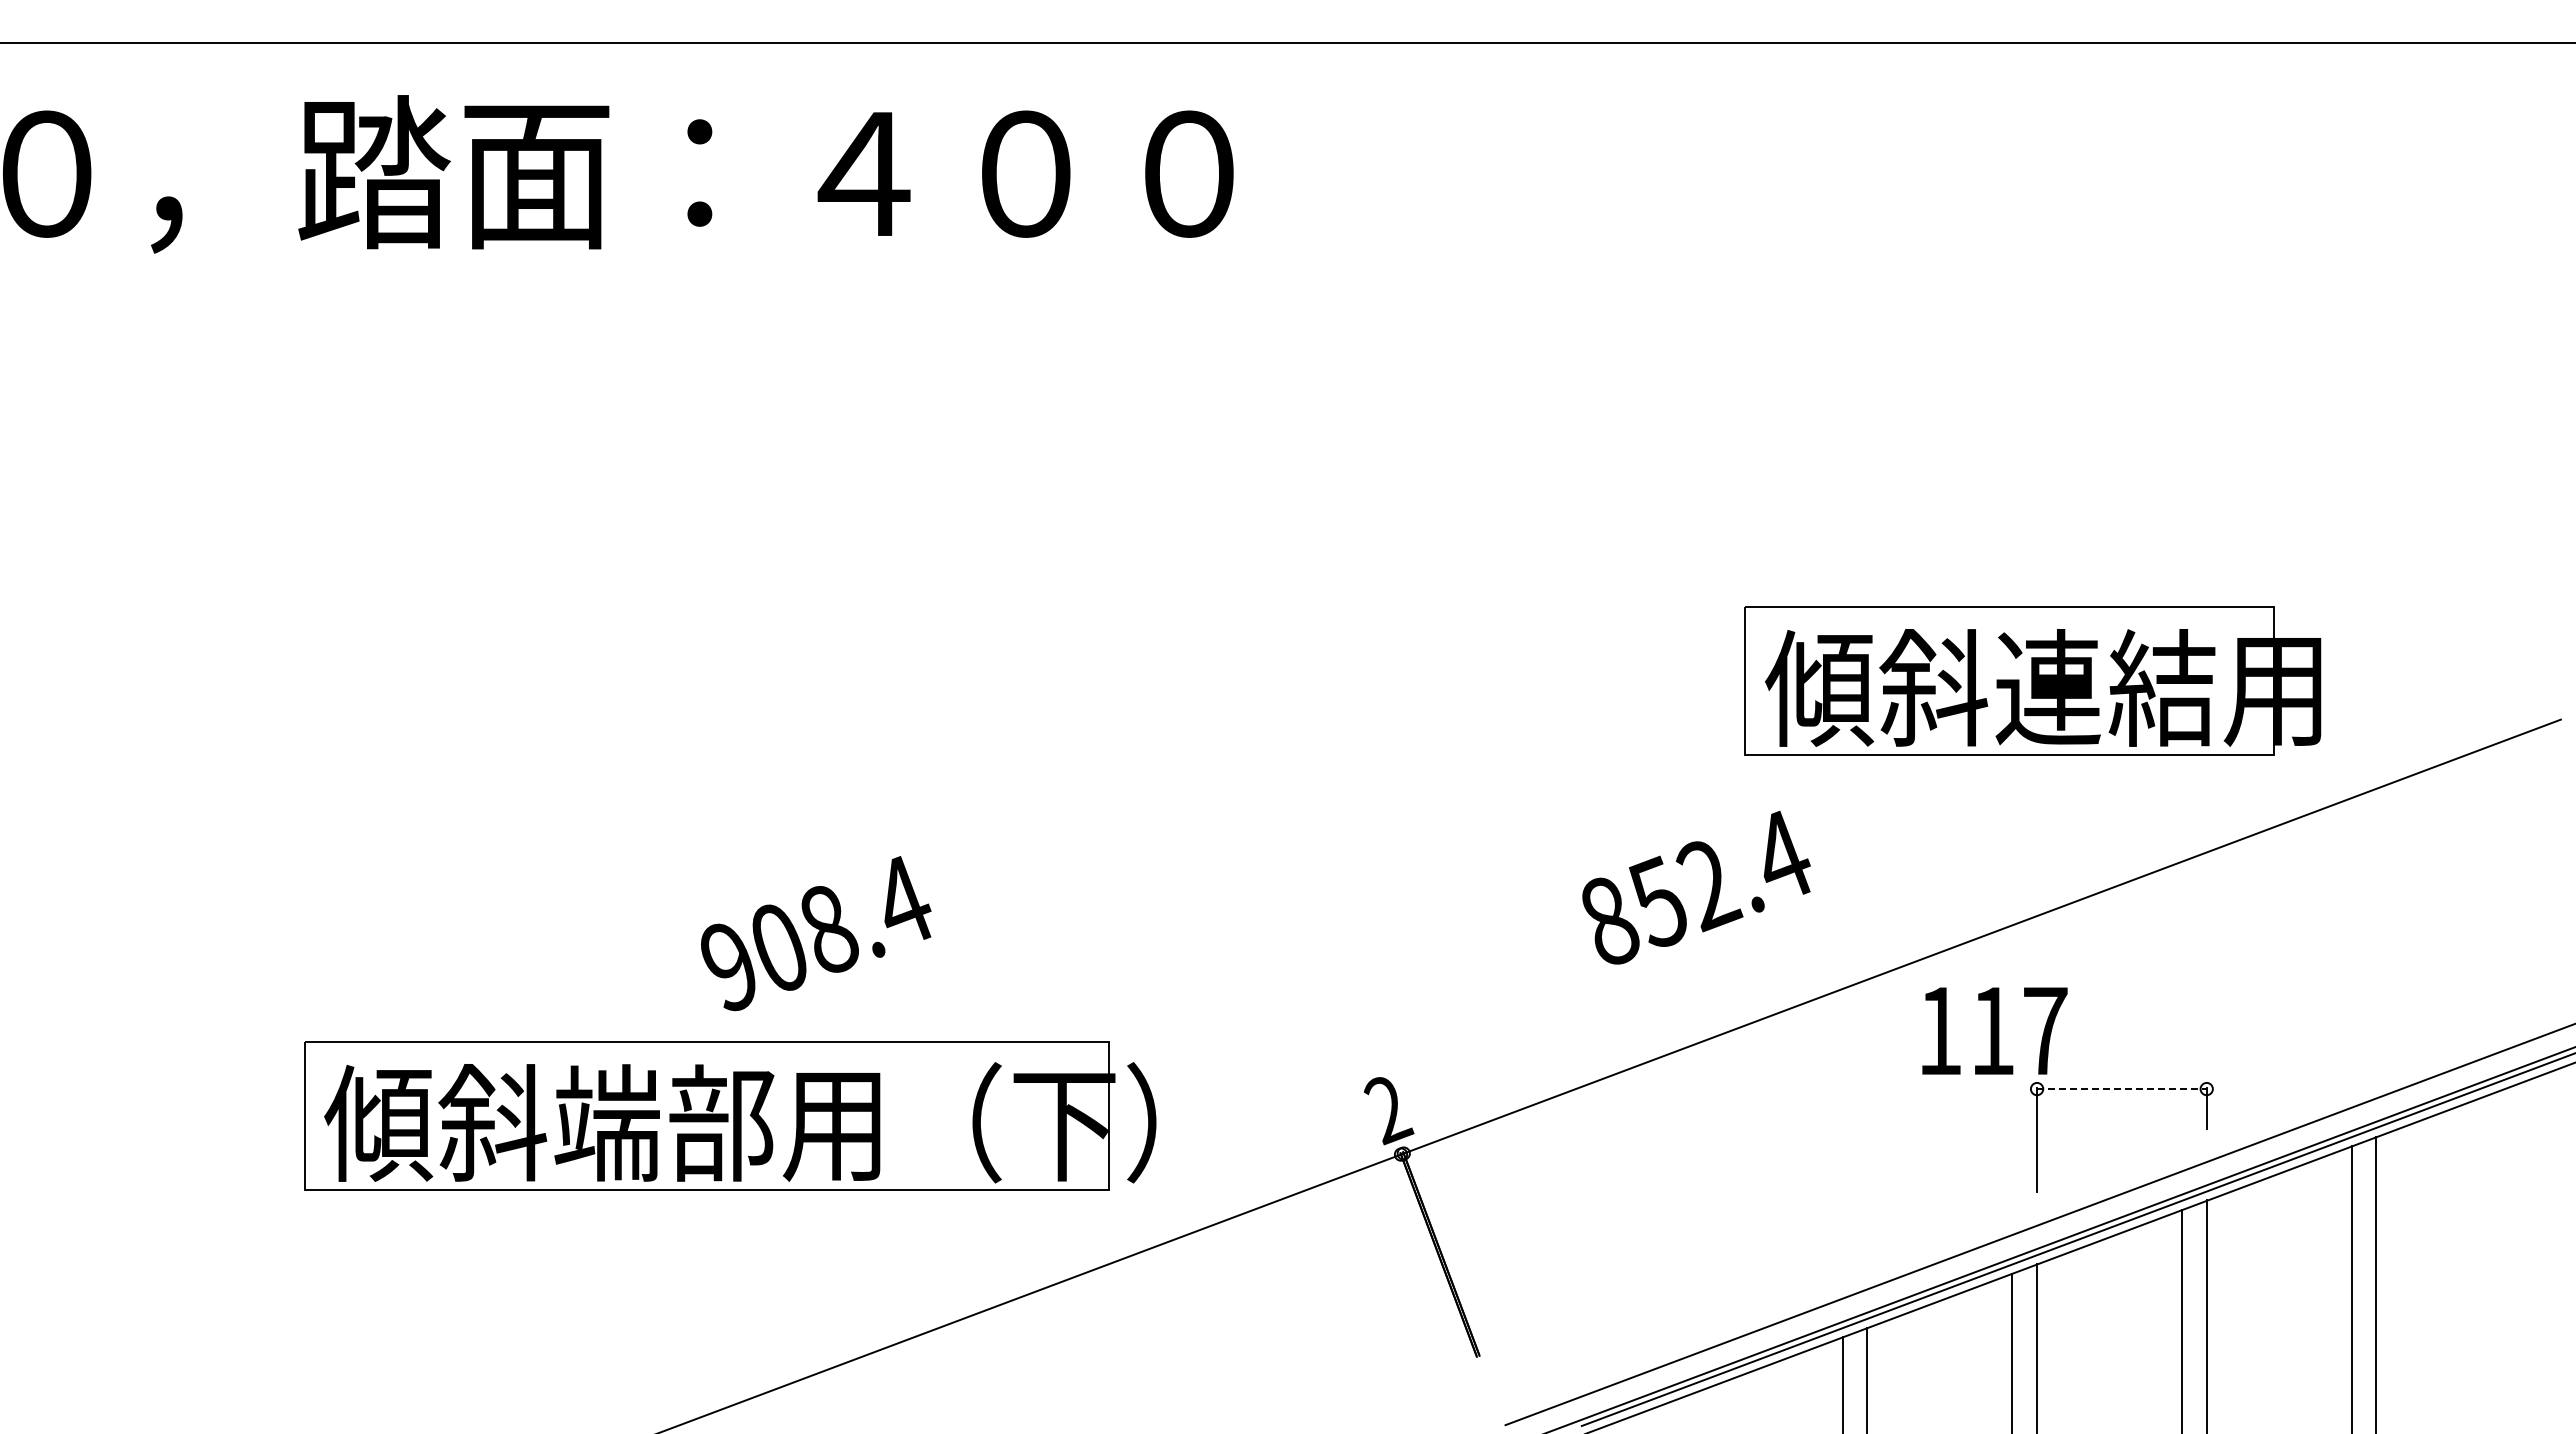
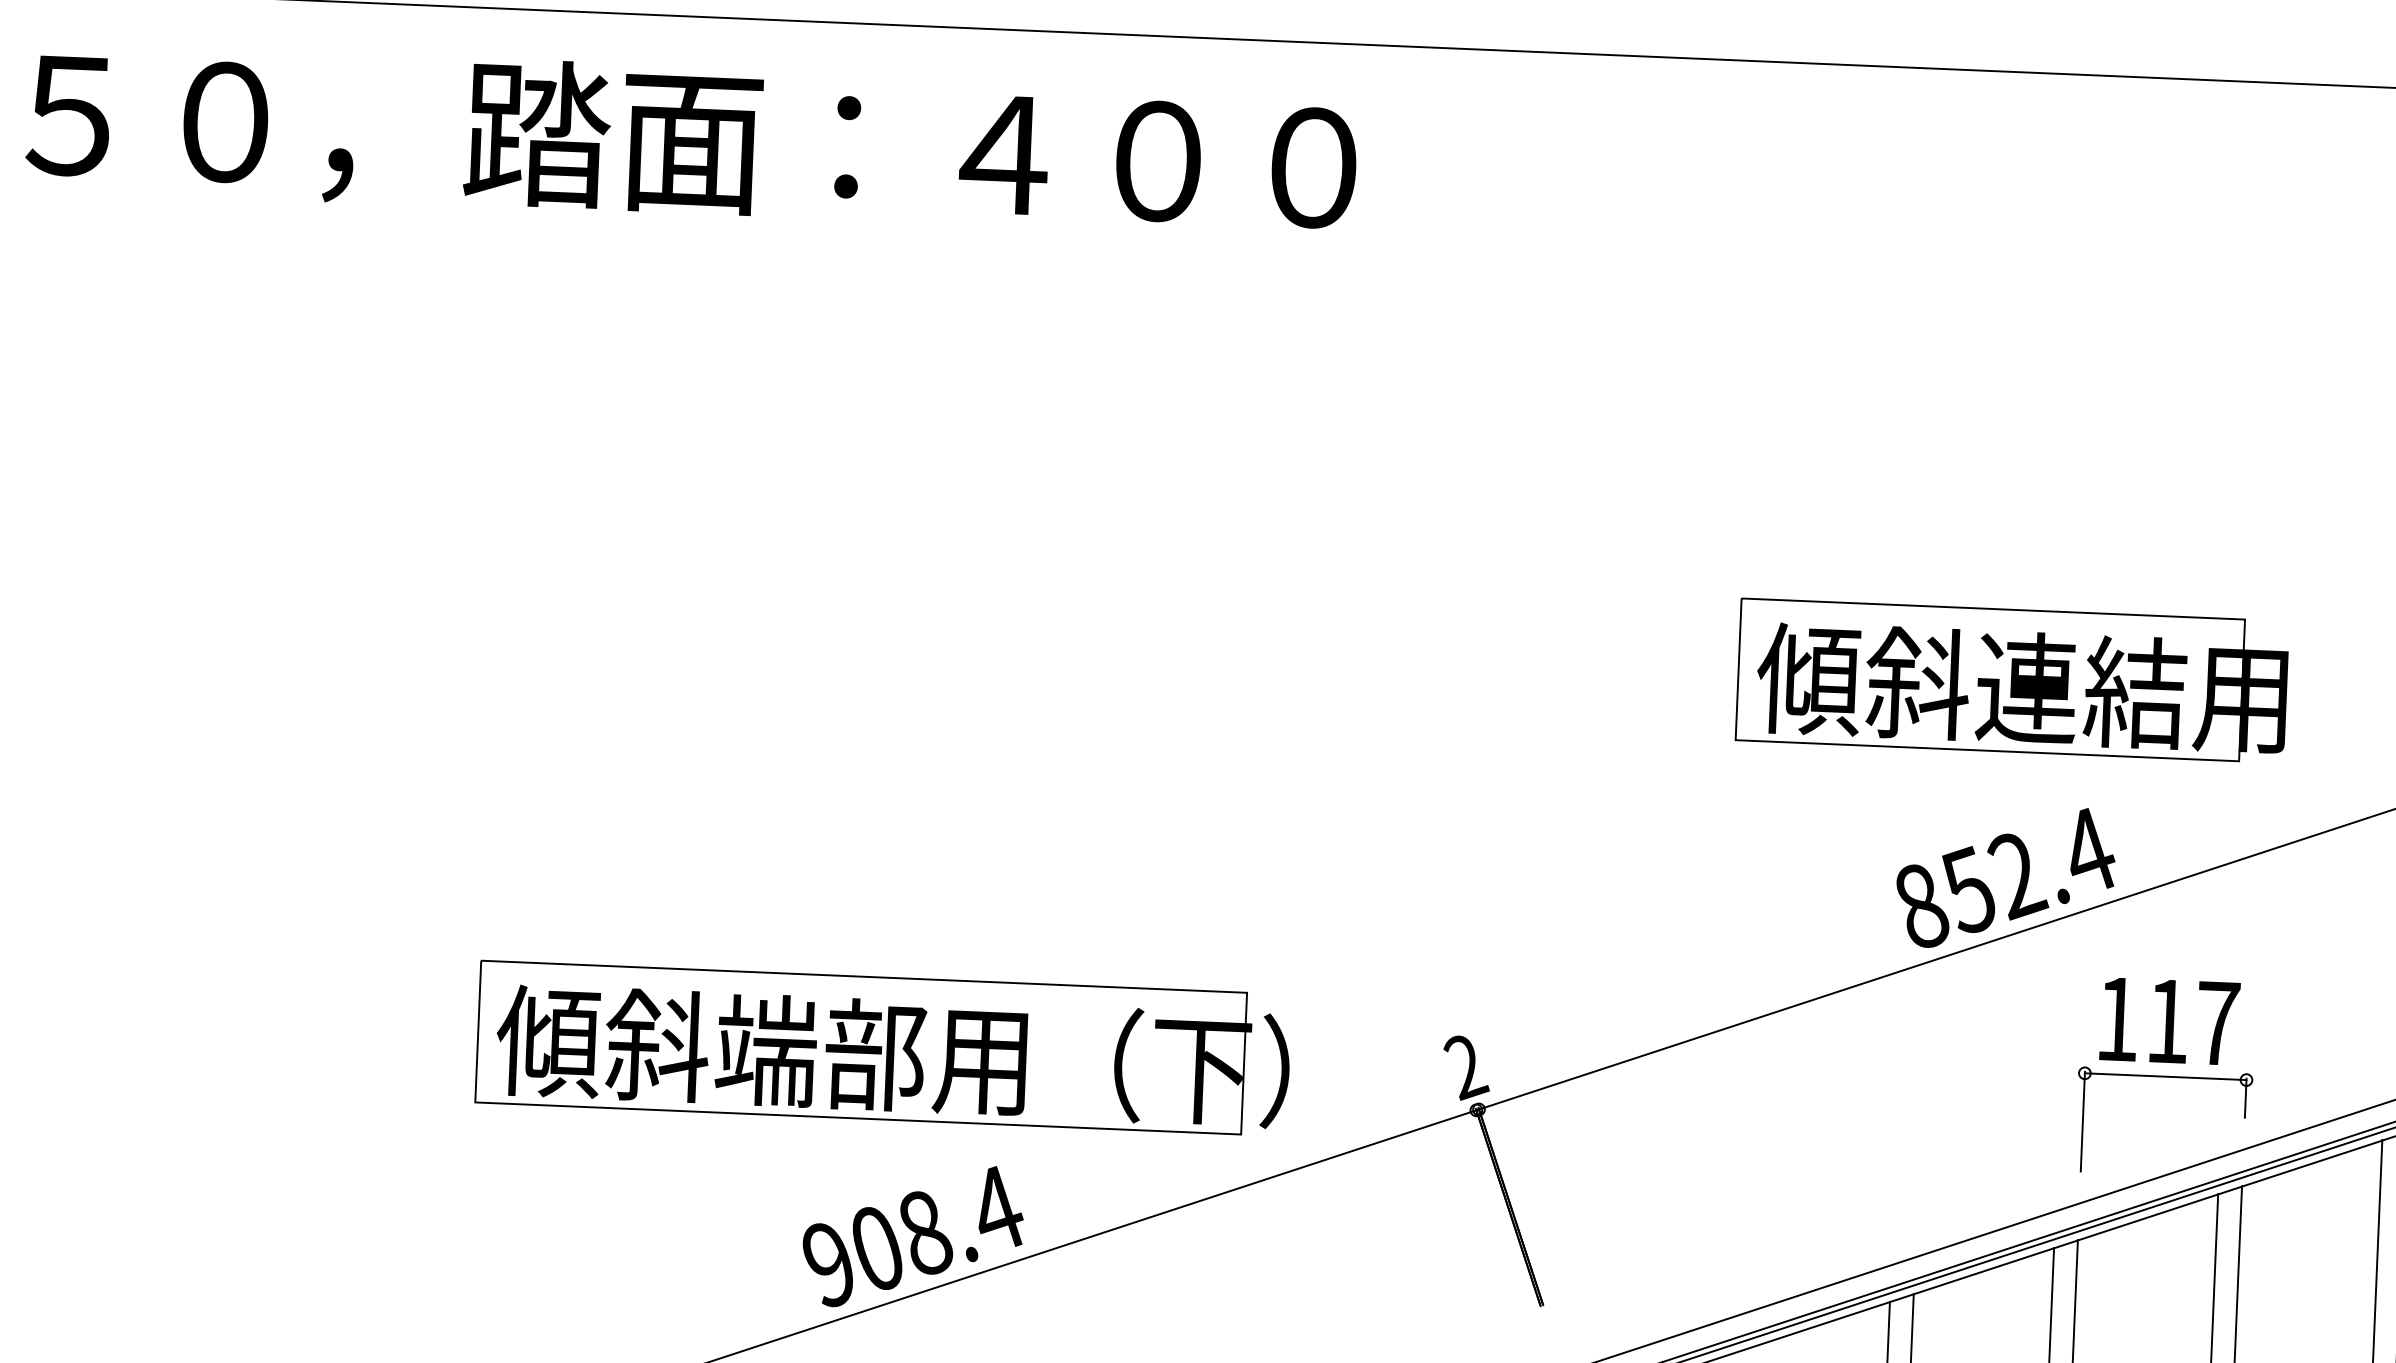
part: (2032, 680) -> (2012, 680), moved
text: (1696, 887) -> (2005, 877), moved
text: (816, 933) -> (913, 1236), moved
text: (1994, 1030) -> (2169, 1020), moved
line: (2121, 1089) -> (2165, 1077), dashed -> solid
part: (730, 1115) -> (884, 1048), moved

